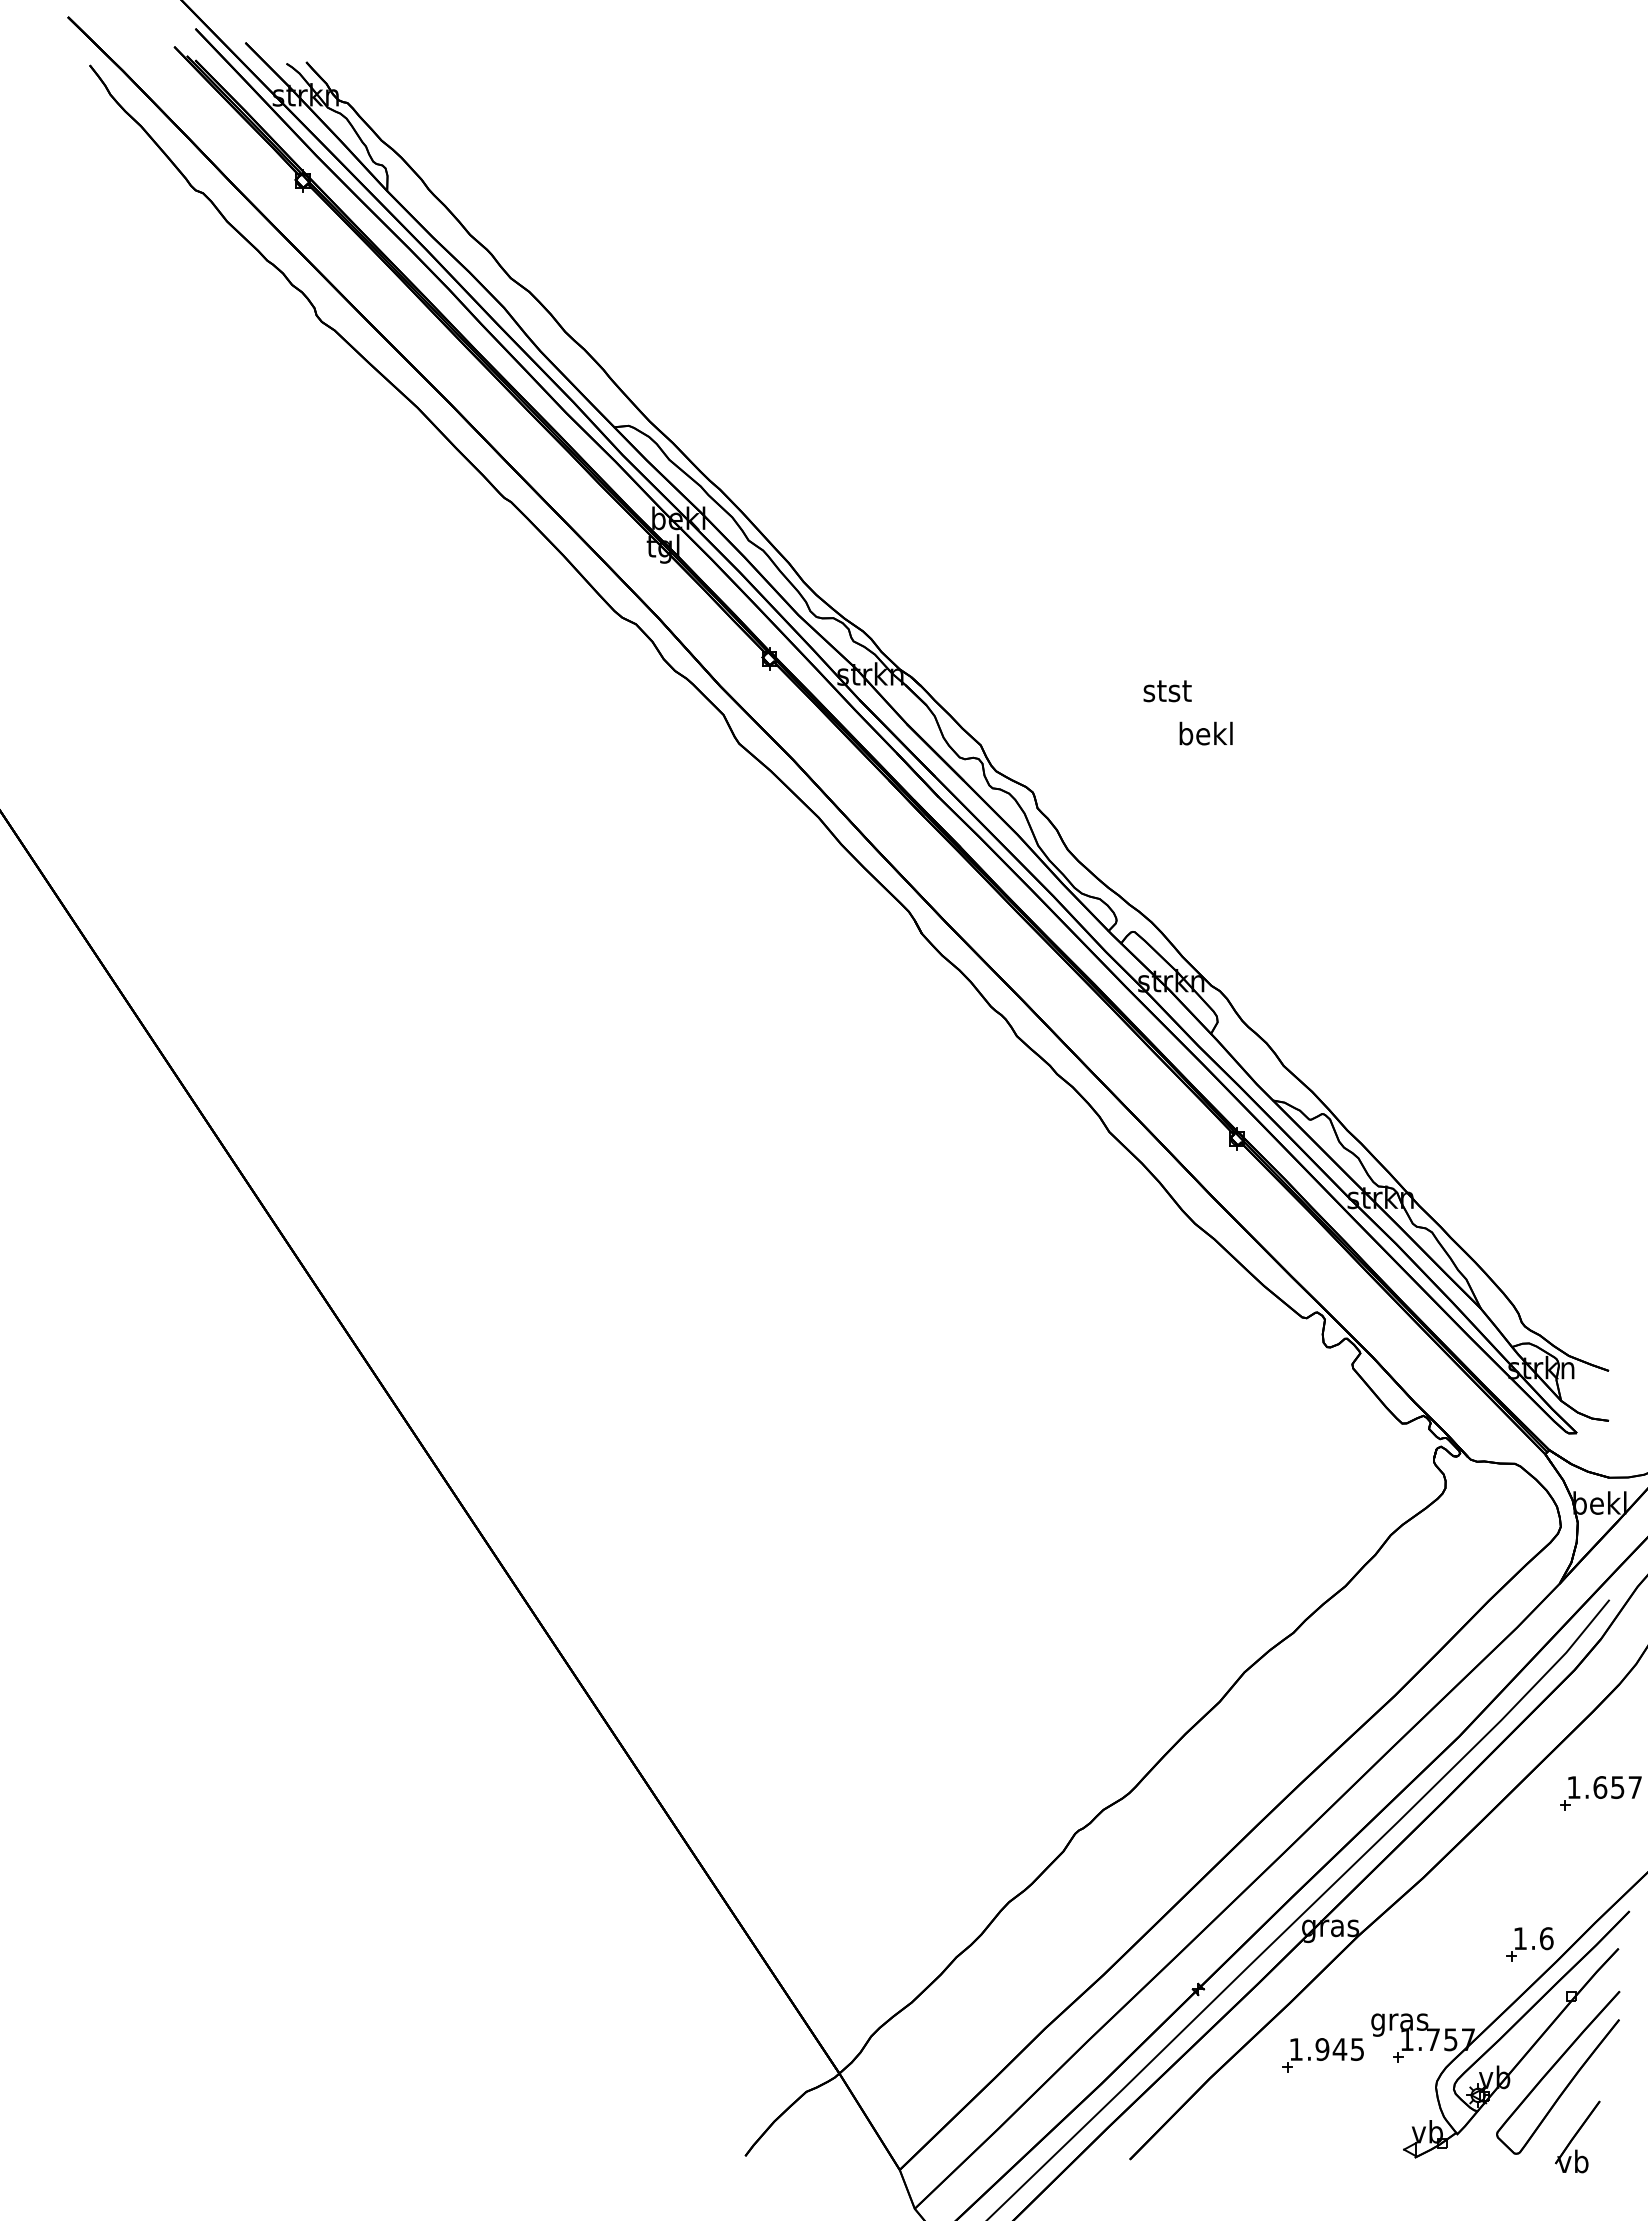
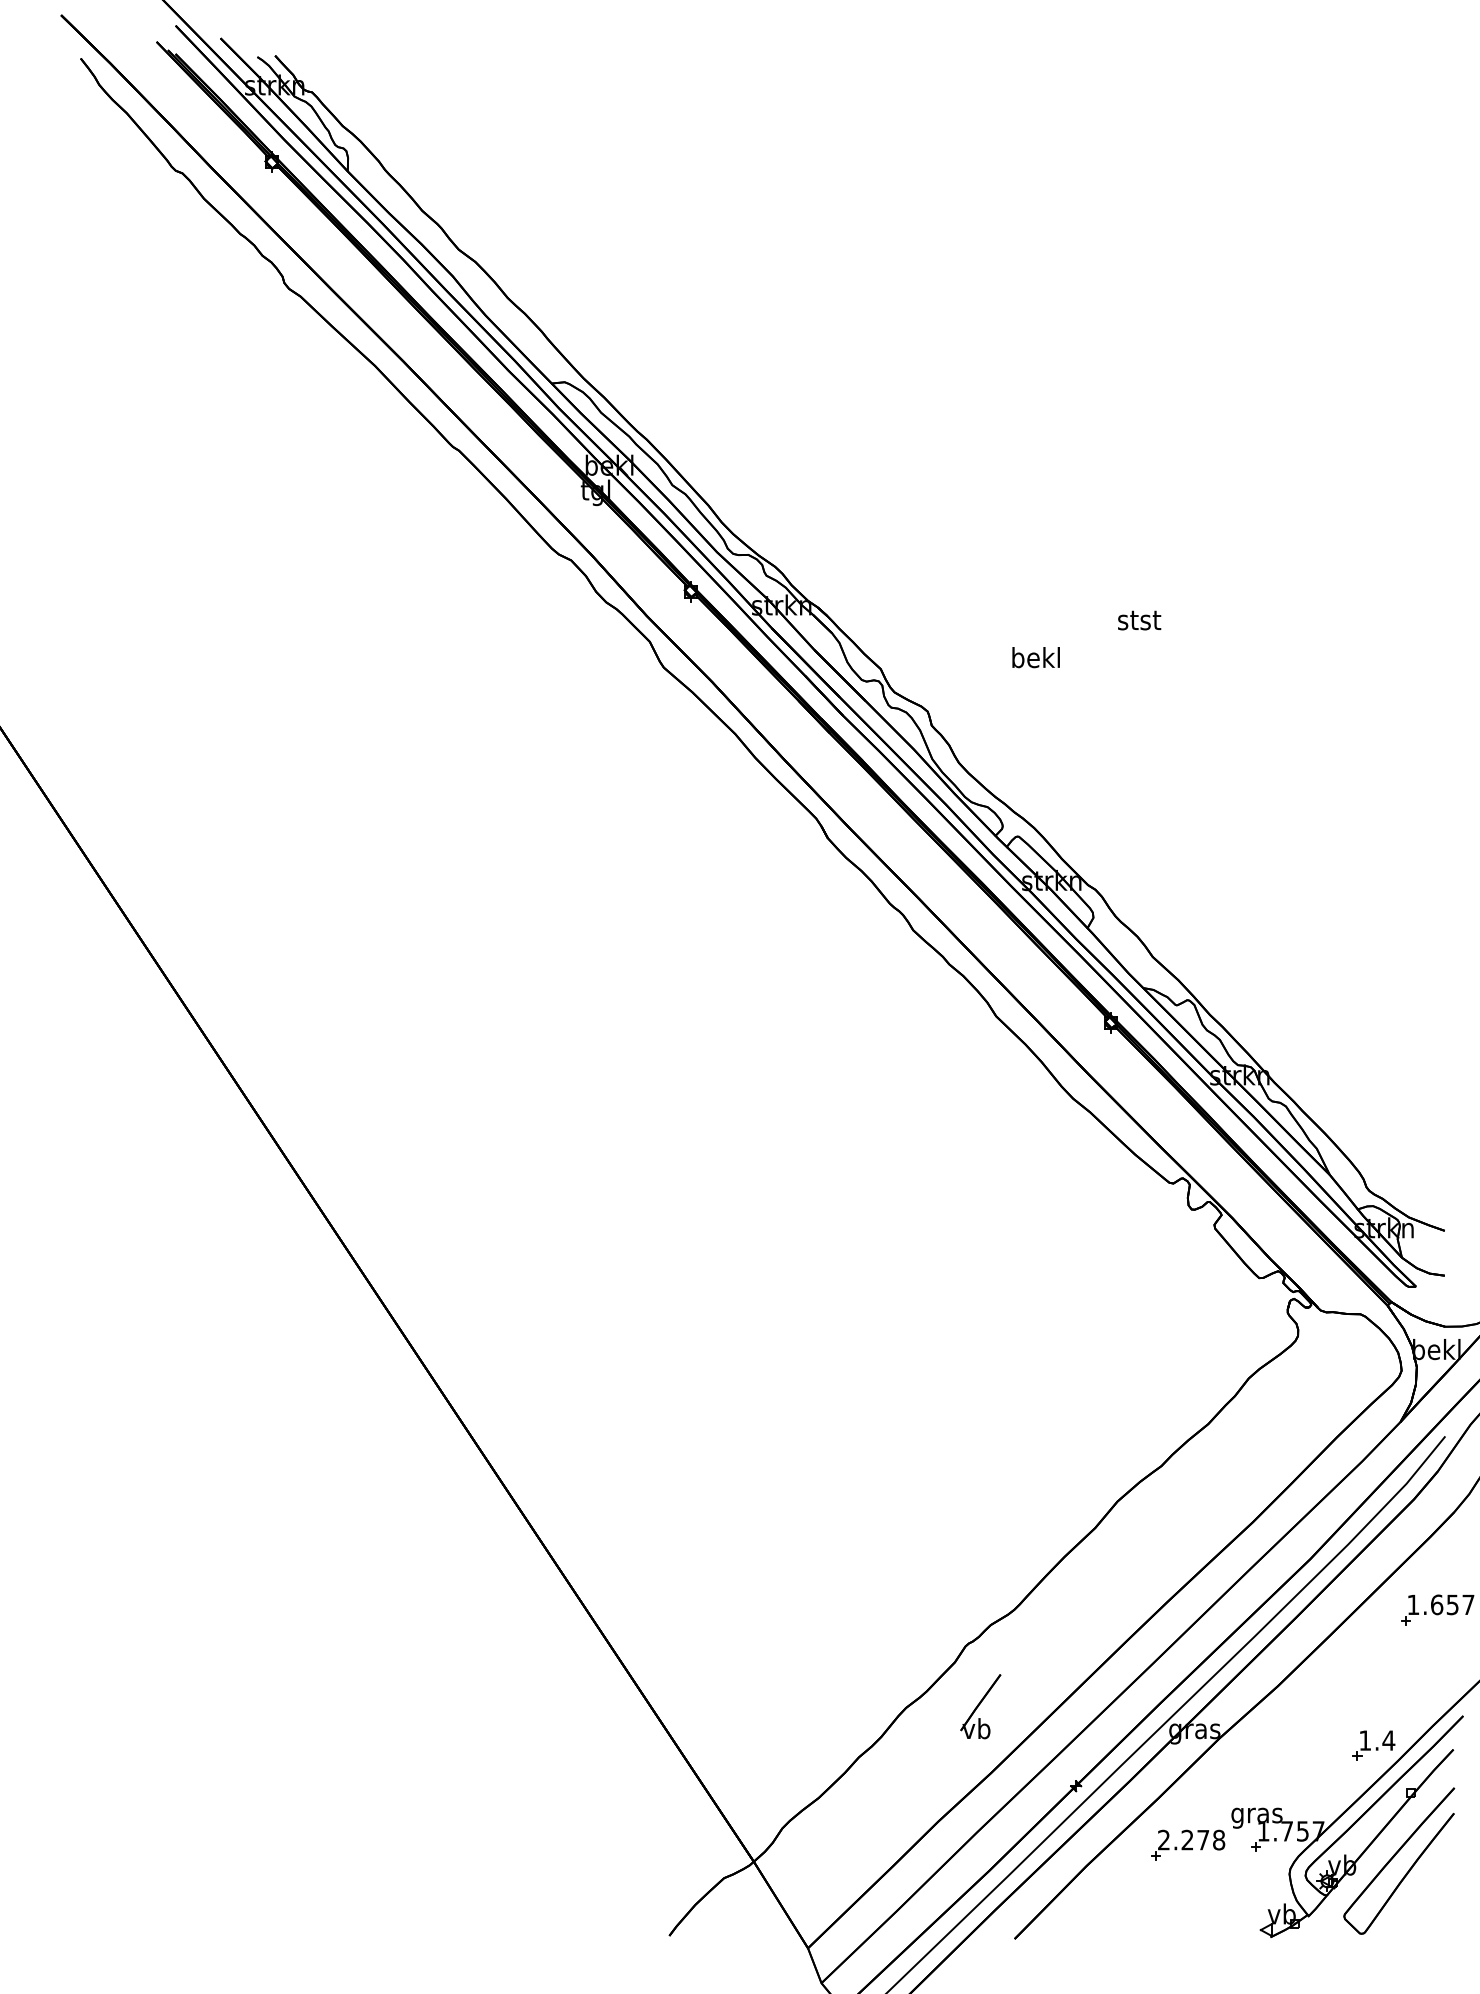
text: (1167, 691) -> (1139, 620), moved
text: (1205, 733) -> (1035, 657), moved
text: (1546, 1938) -> (1388, 1740), 1.6 -> 1.4
text: (1326, 2048) -> (1191, 1839), 1.945 -> 2.278
part: (1577, 2136) -> (980, 1706), moved

